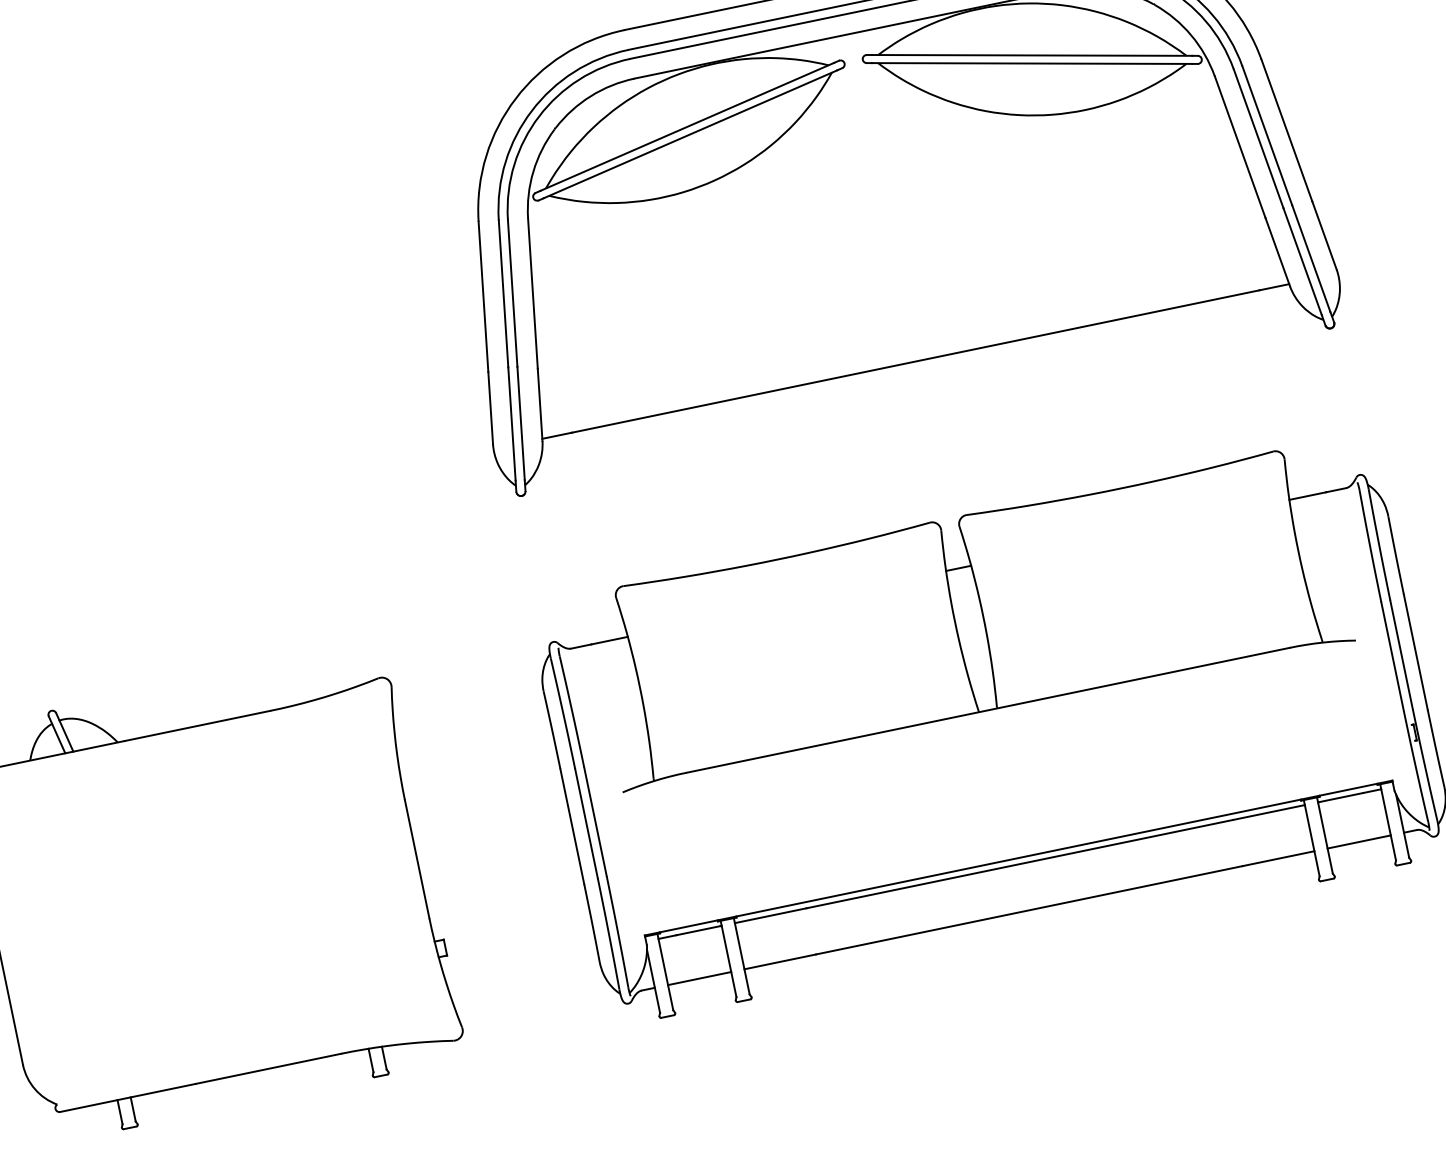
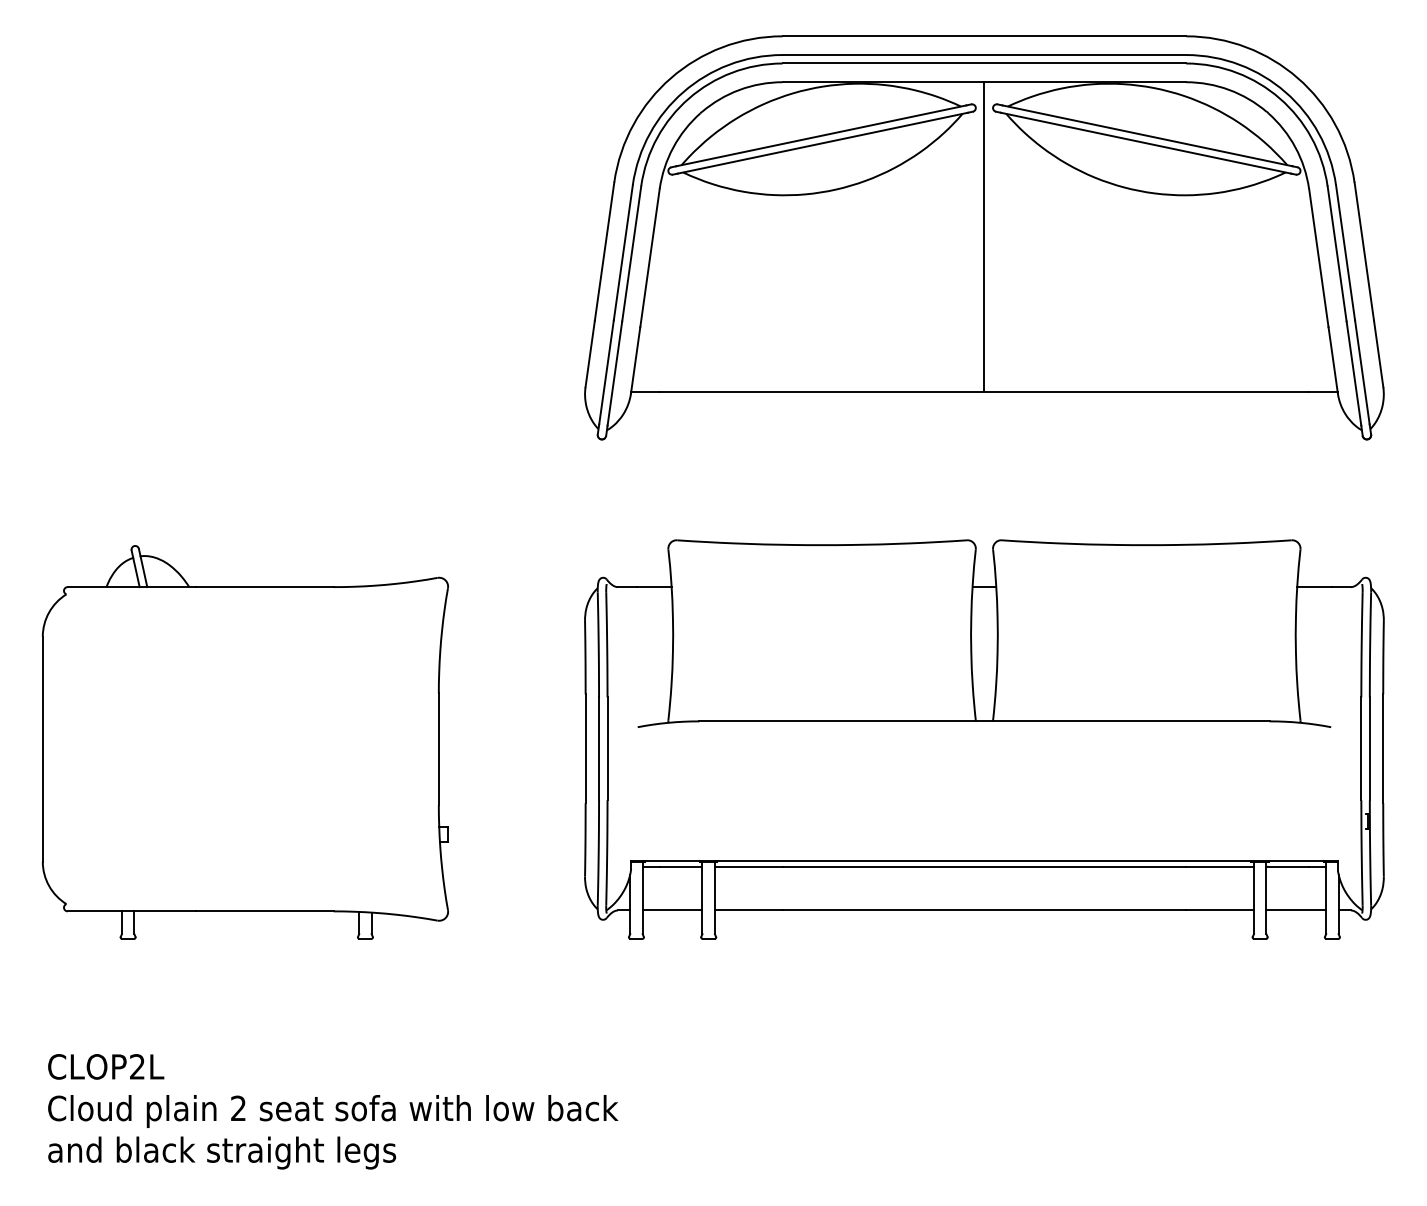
line: (881, 197) -> (984, 236), added

